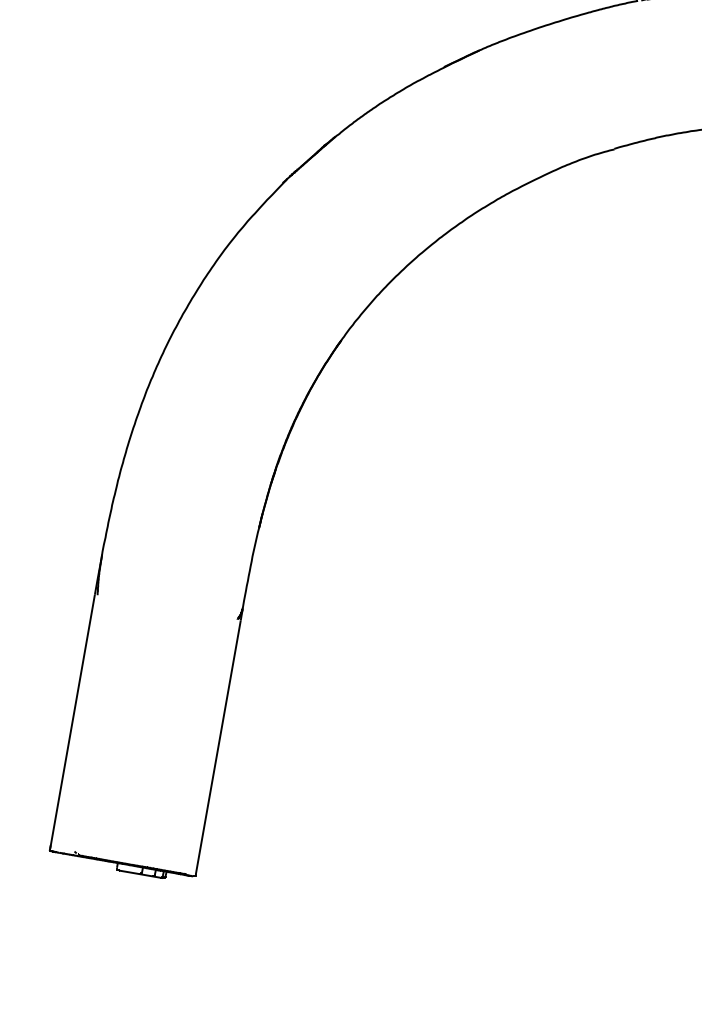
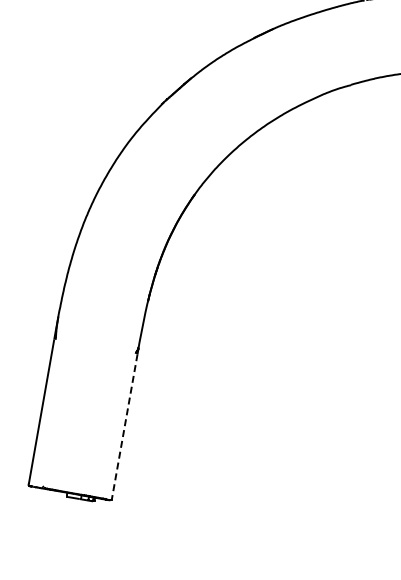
line: (217, 747) -> (124, 426), solid -> dashed

